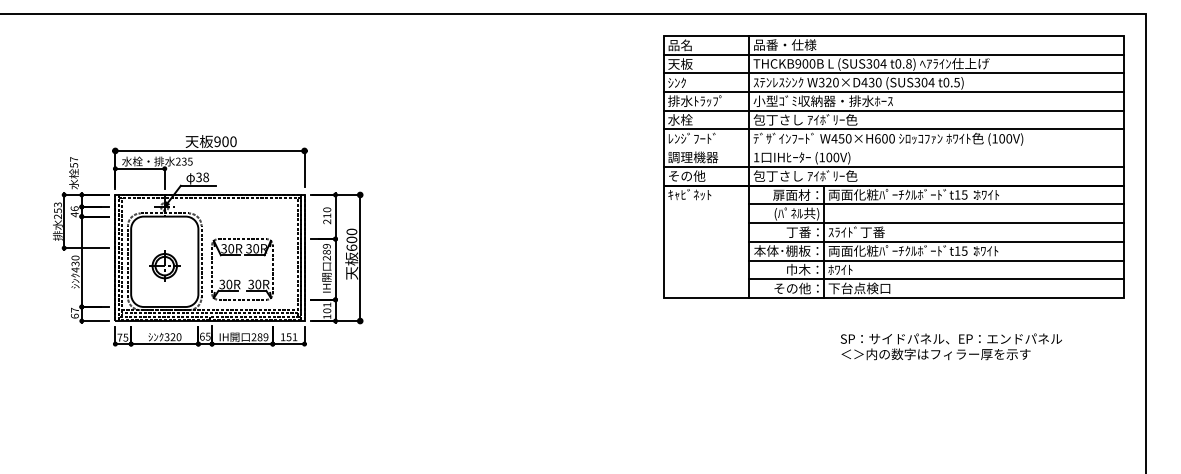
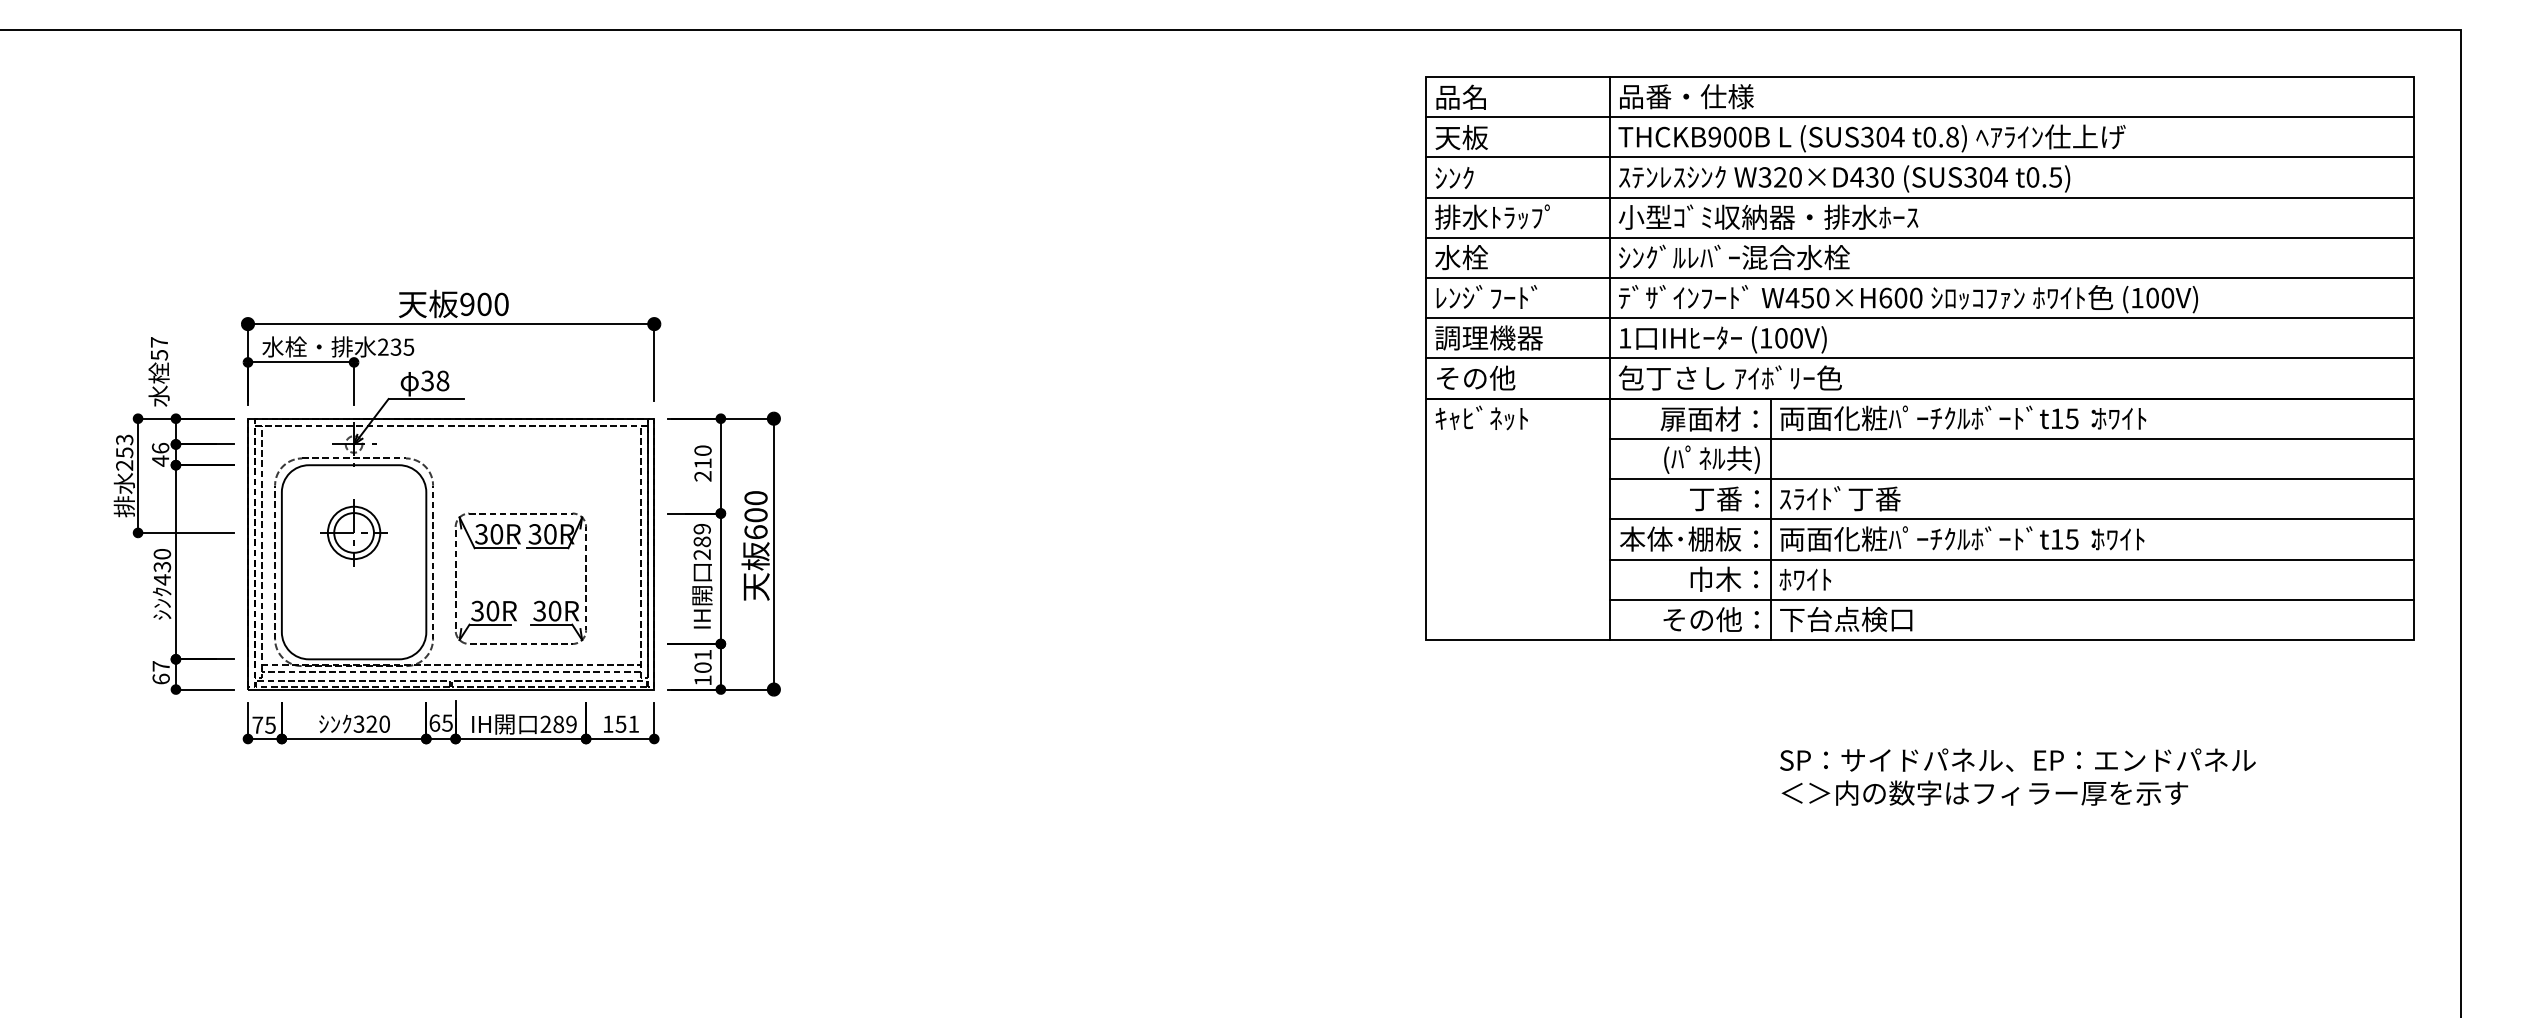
text: (807, 119) -> (1734, 256), 包丁さし ｱｲﾎﾞﾘｰ色 -> ｼﾝｸﾞﾙﾚﾊﾞｰ混合水栓
line: (893, 148) -> (1919, 318), added
part: (164, 265) -> (353, 531), moved
text: (950, 346) -> (2015, 776), moved

